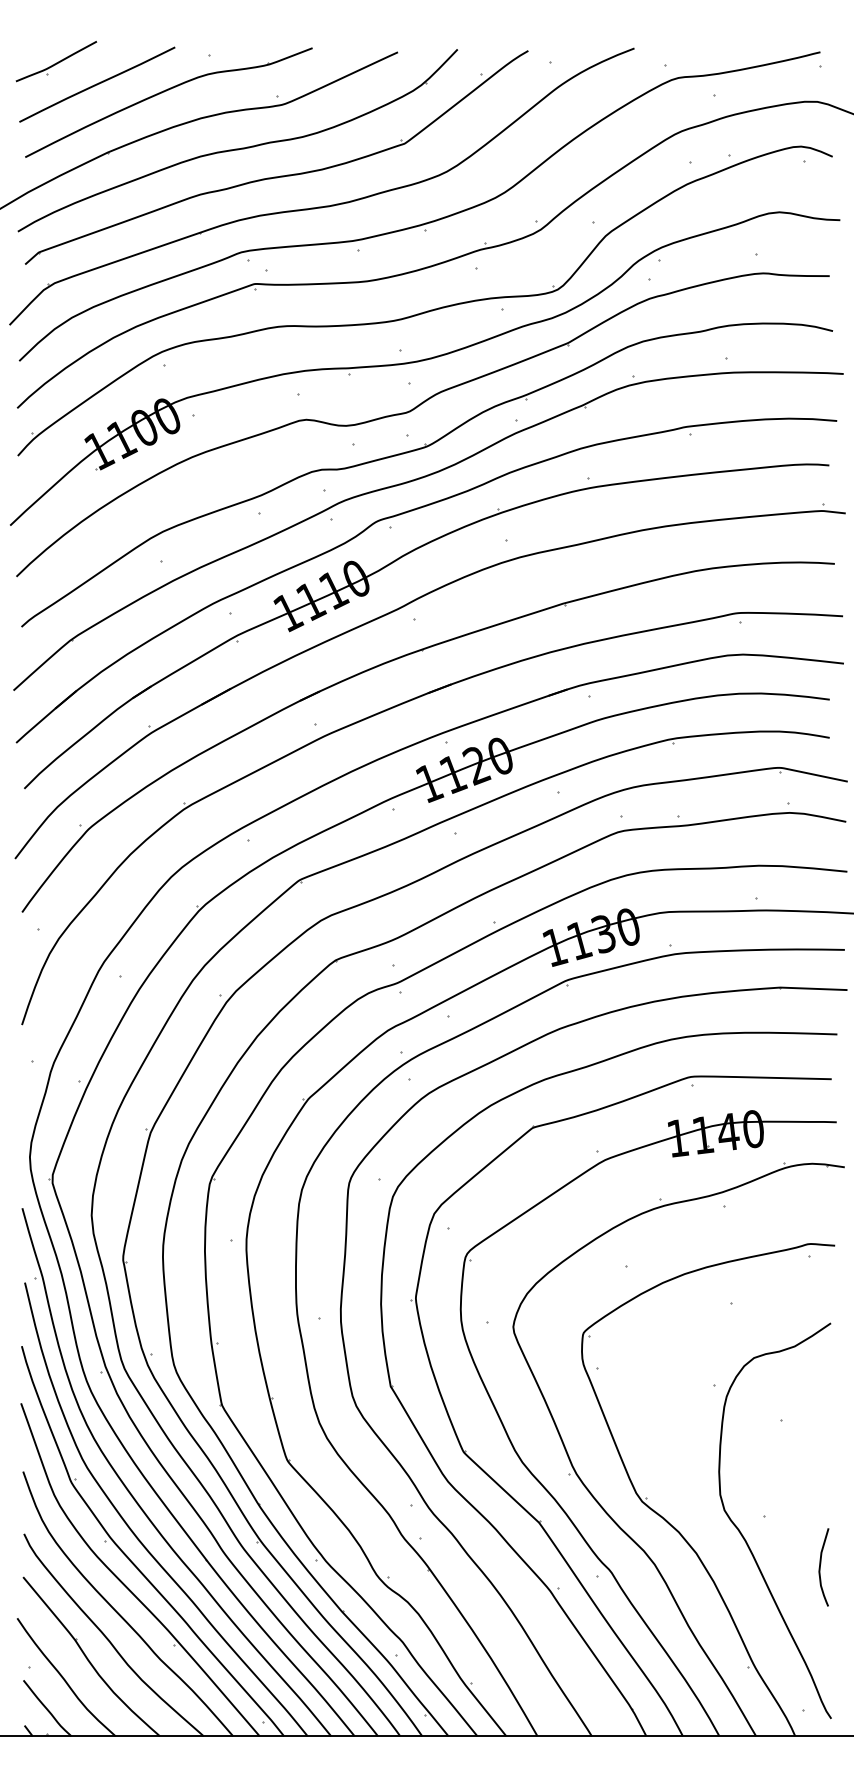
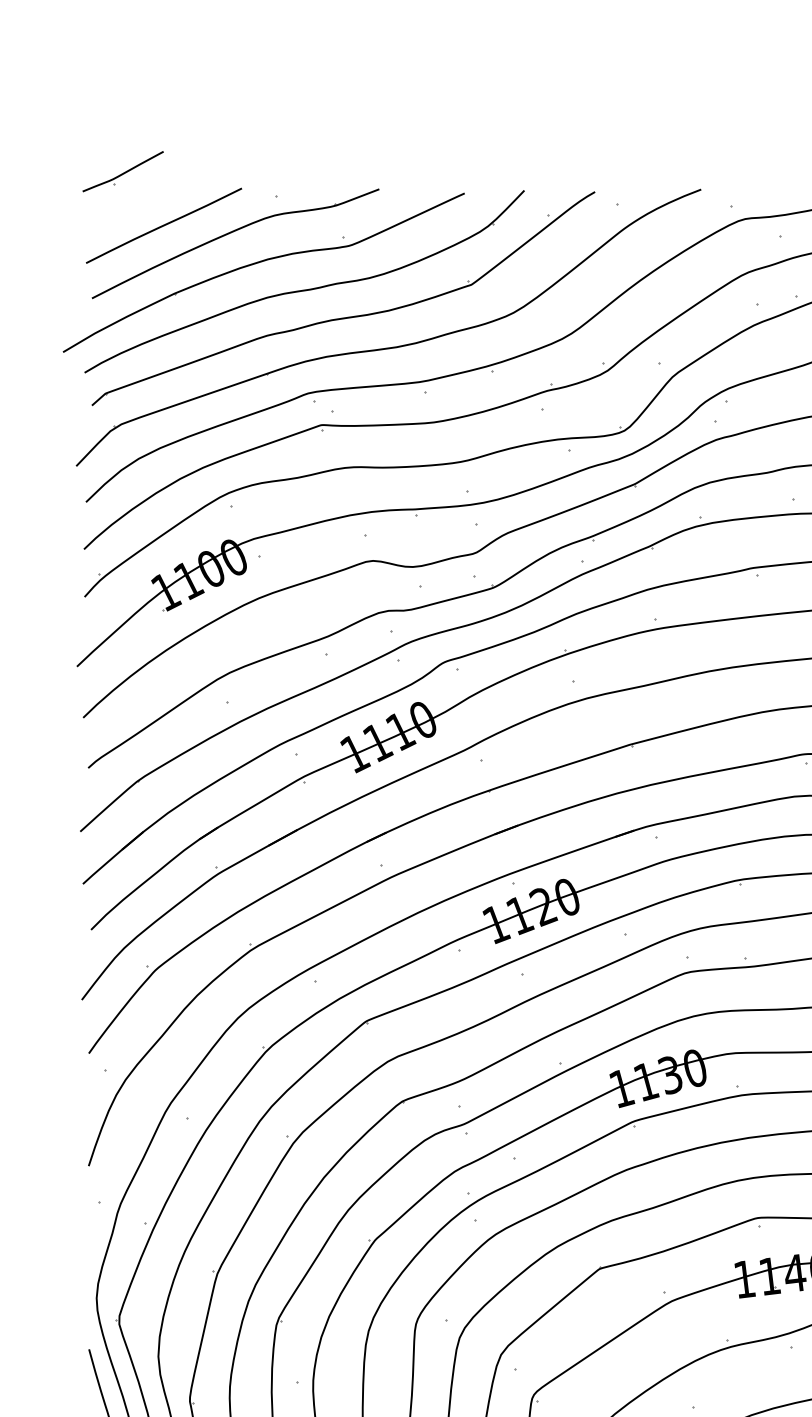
part: (56, 61) -> (123, 171), moved

